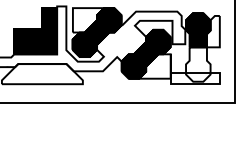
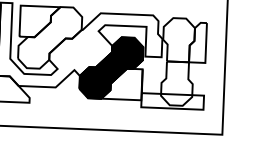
hatch: (198, 30) -> (179, 40), removed
hatch: (96, 32) -> (49, 37), removed

